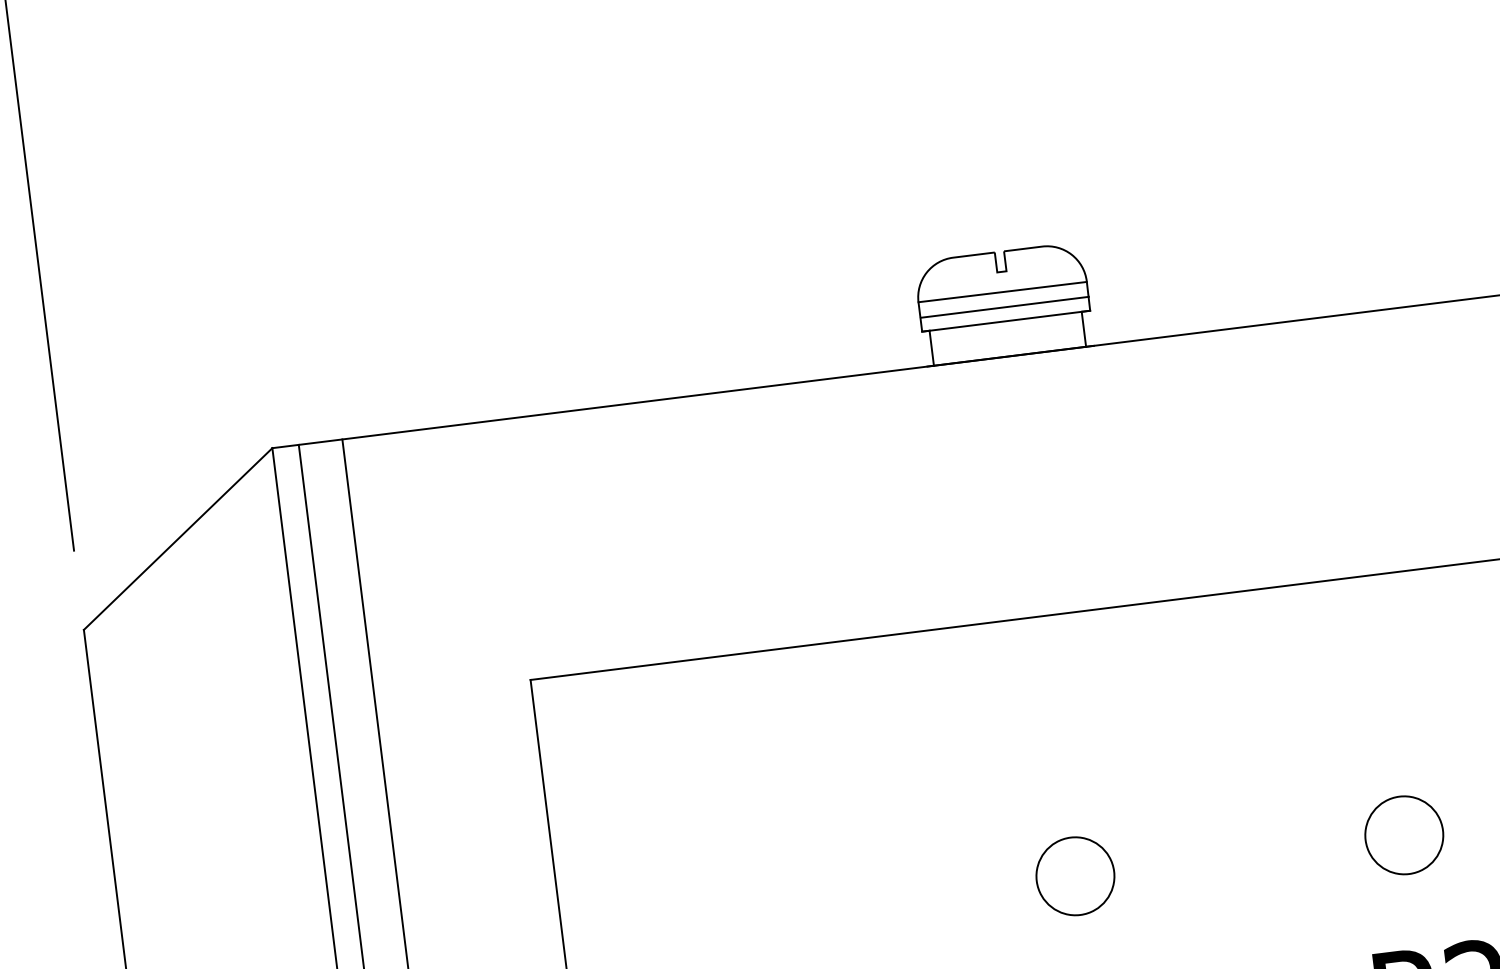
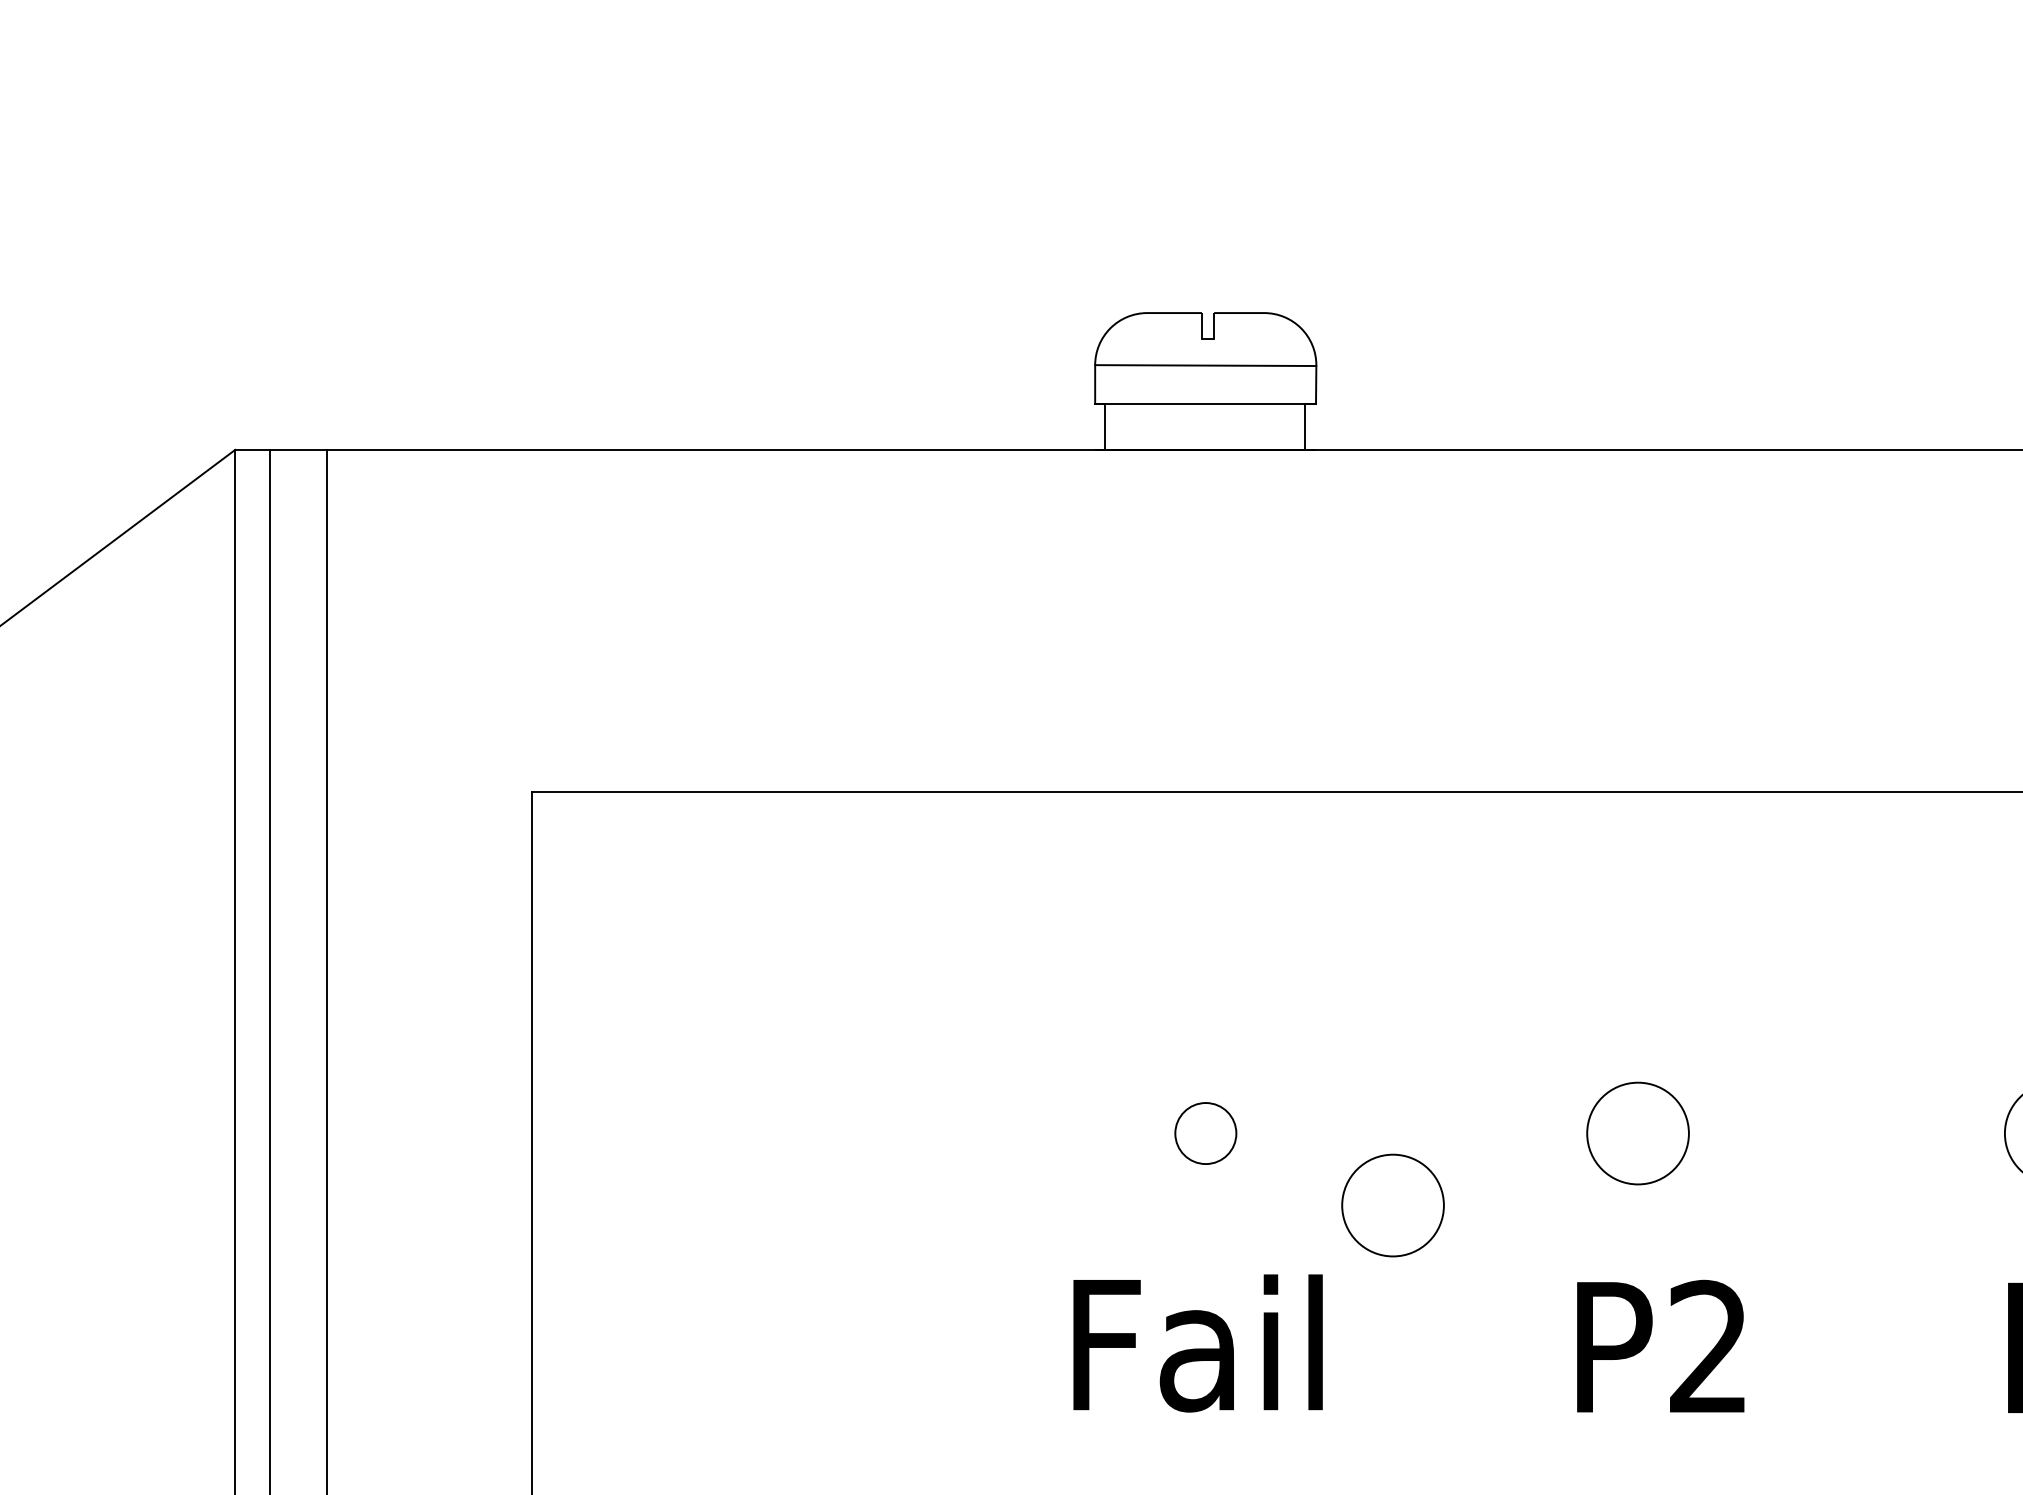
line: (1004, 307) -> (1205, 385), removed
circle: (1075, 876) -> (1205, 1133), size x0.6
circle: (1224, 913) -> (1392, 1205), added

